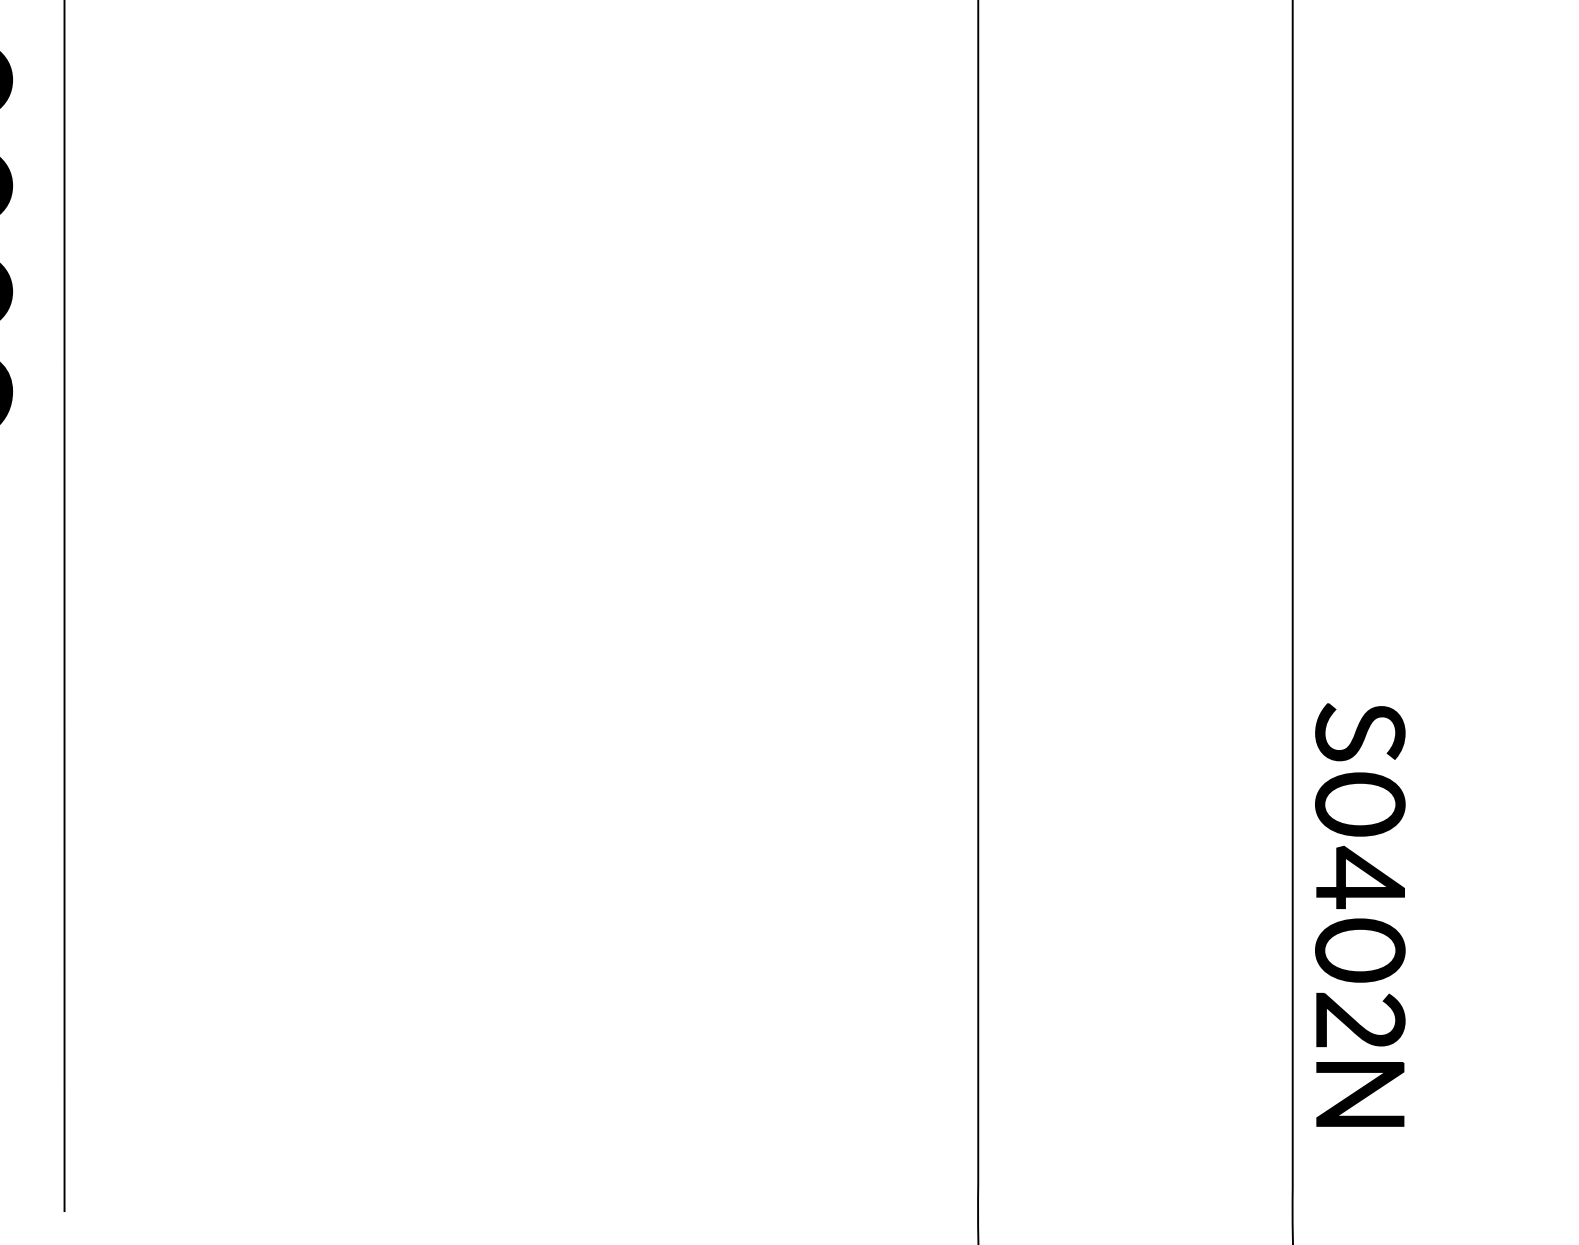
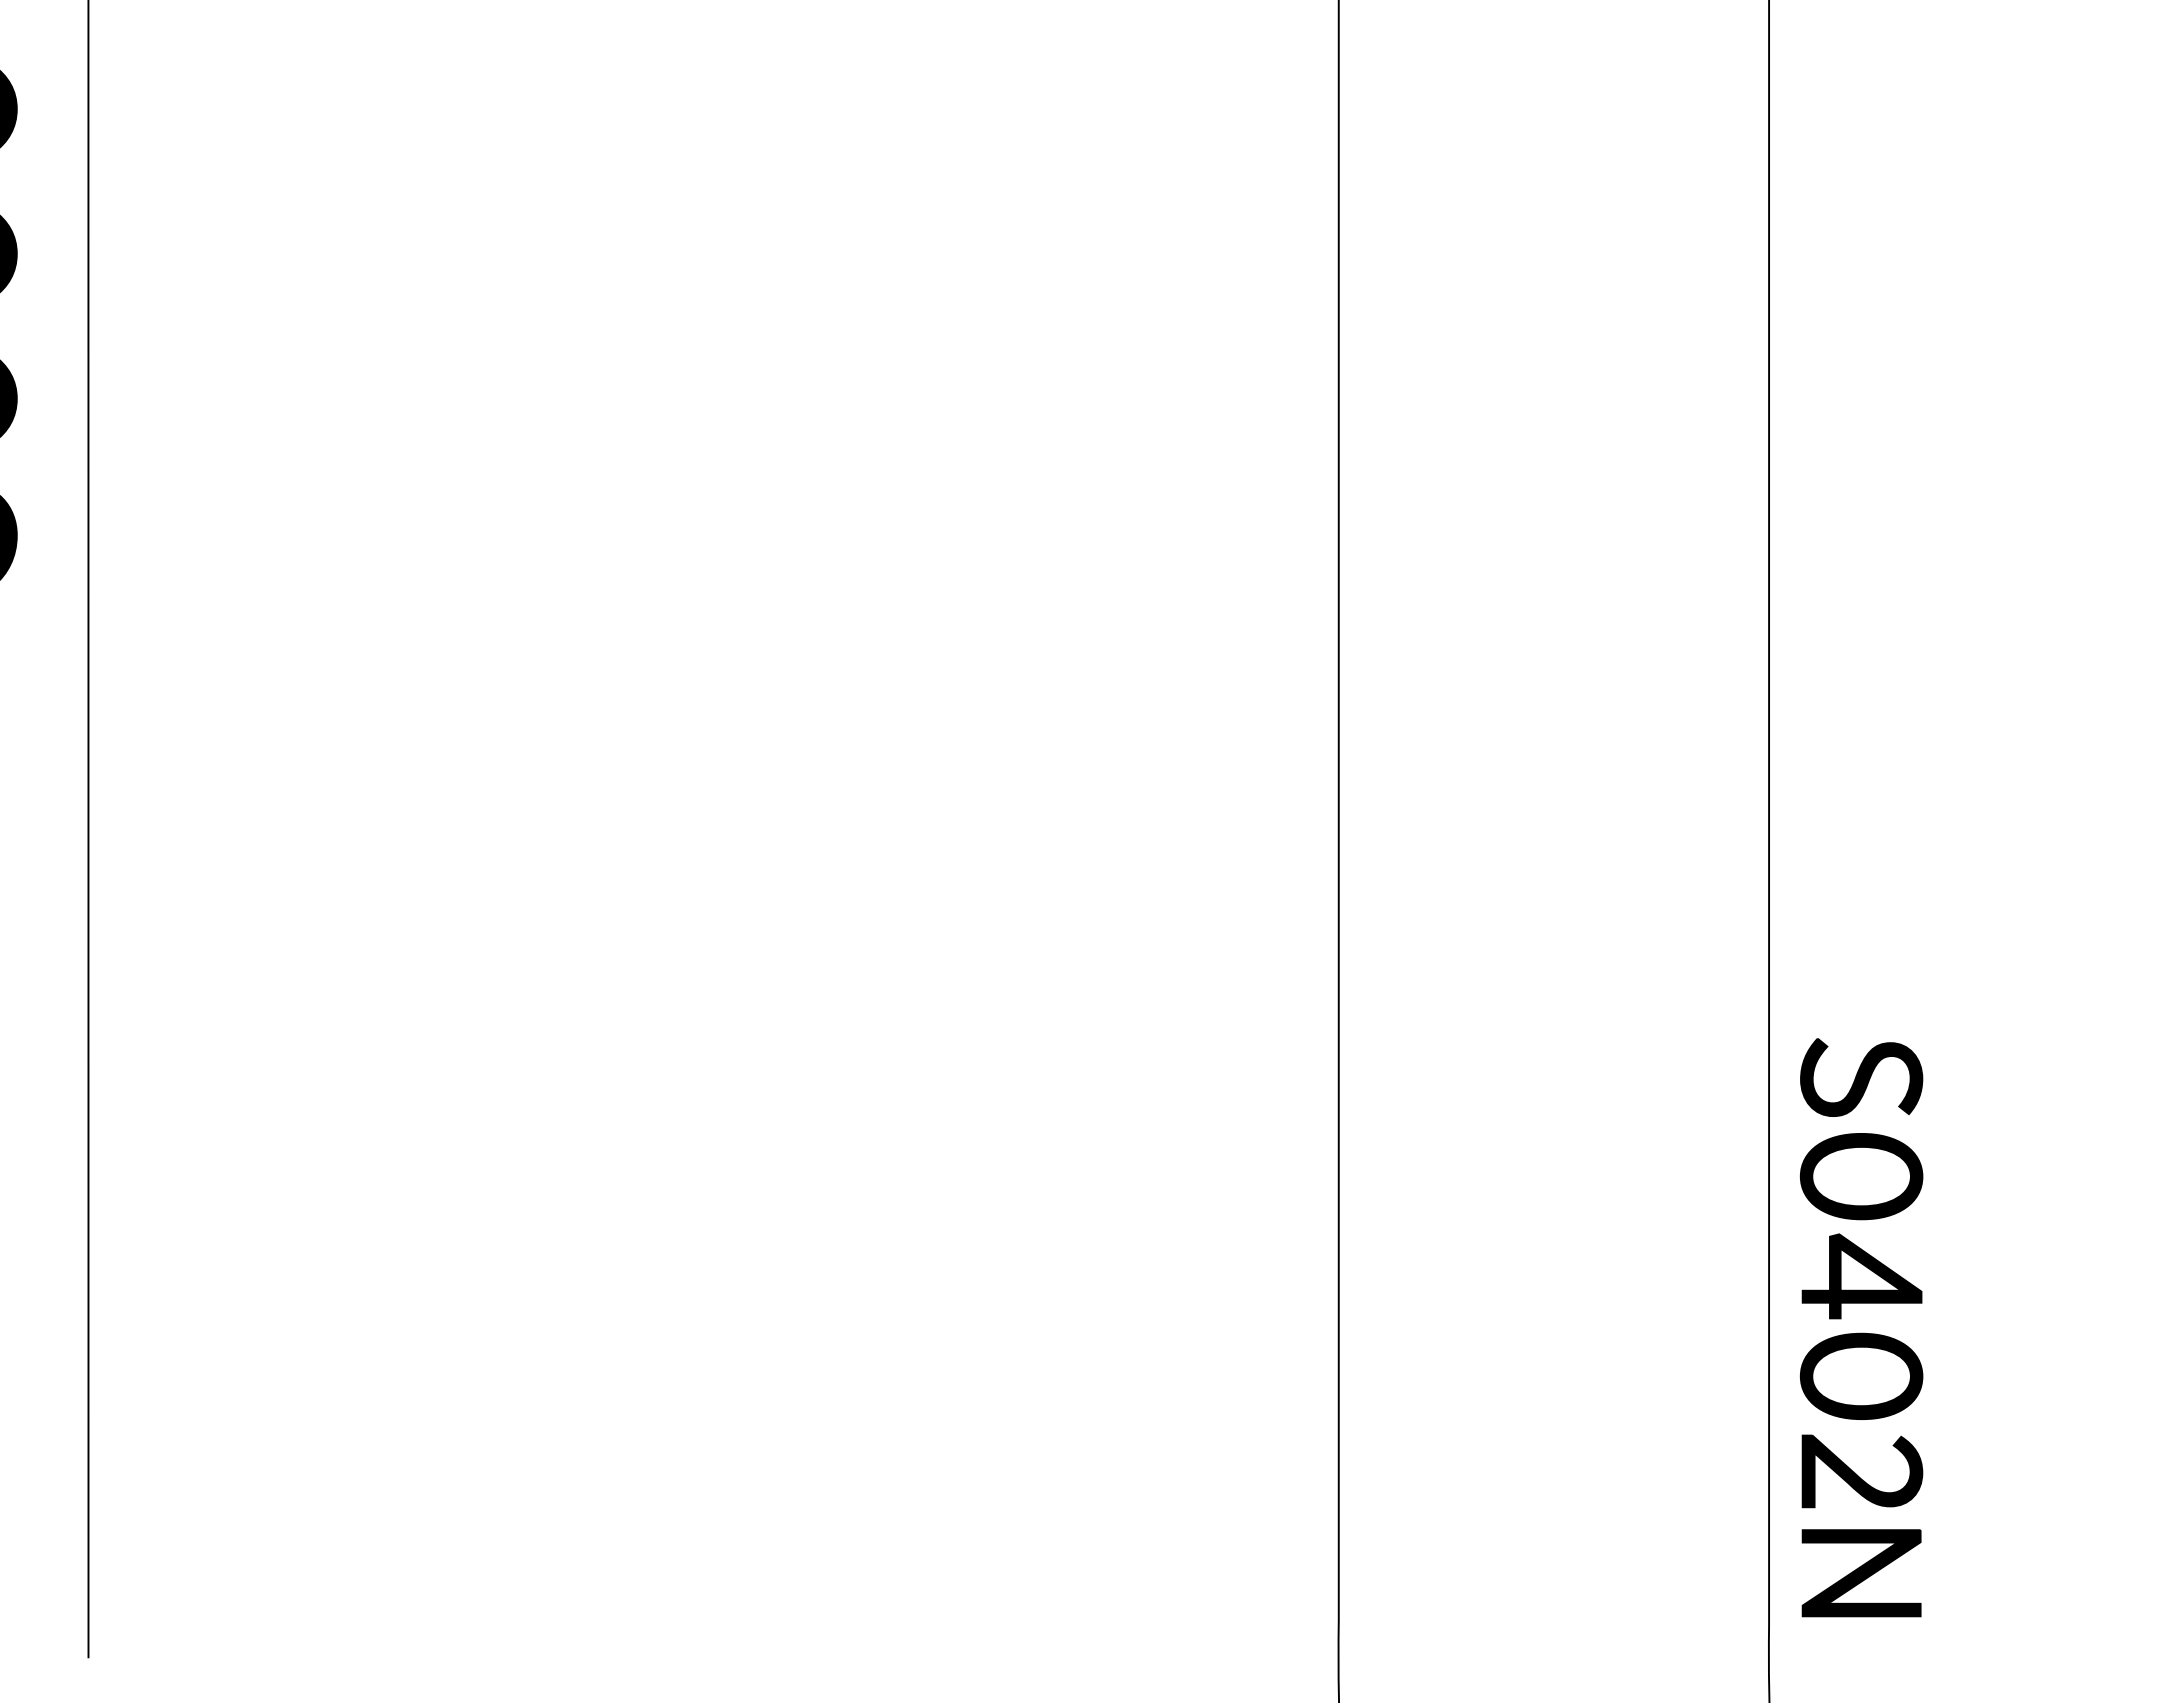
part: (1360, 914) -> (1861, 1327), moved

